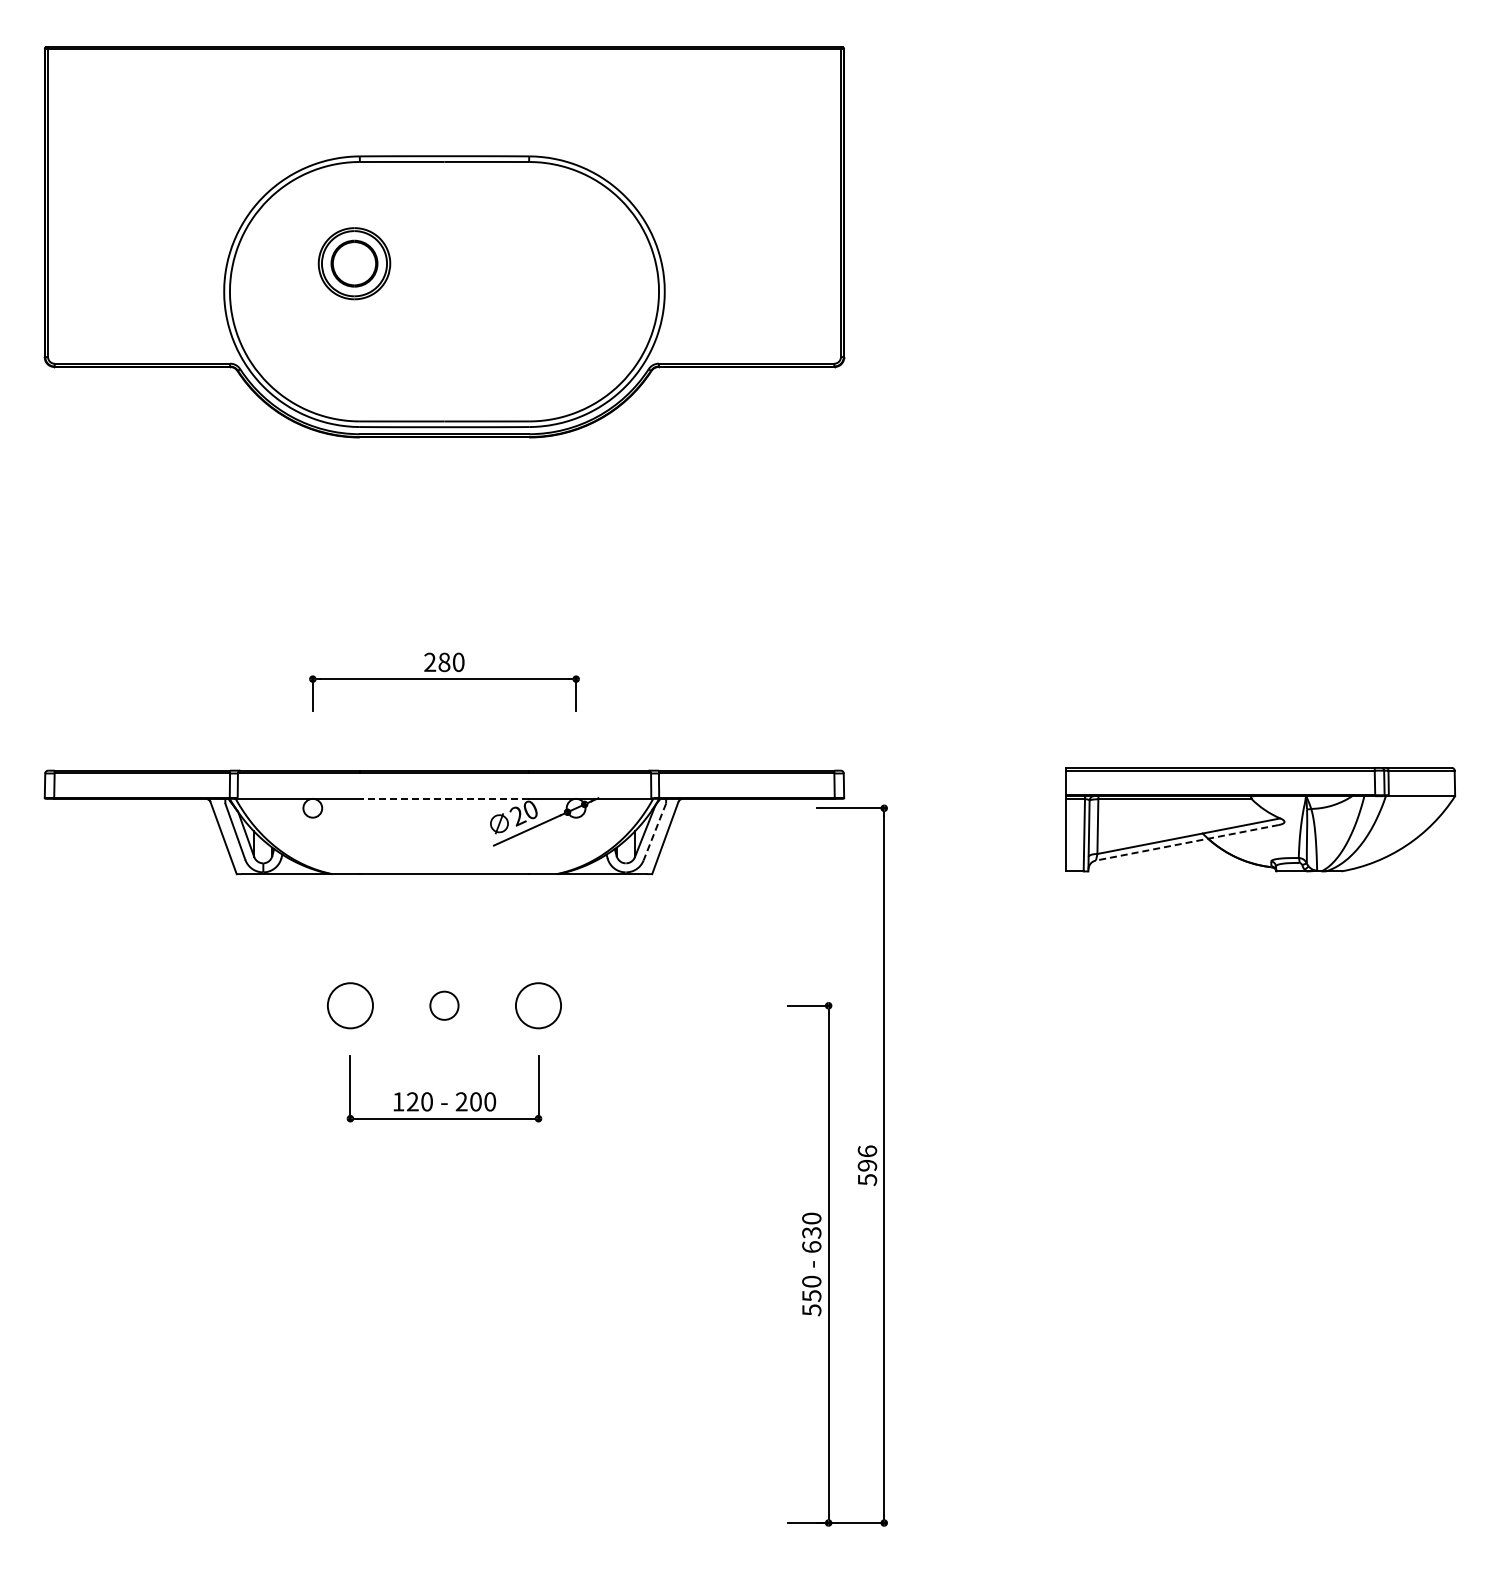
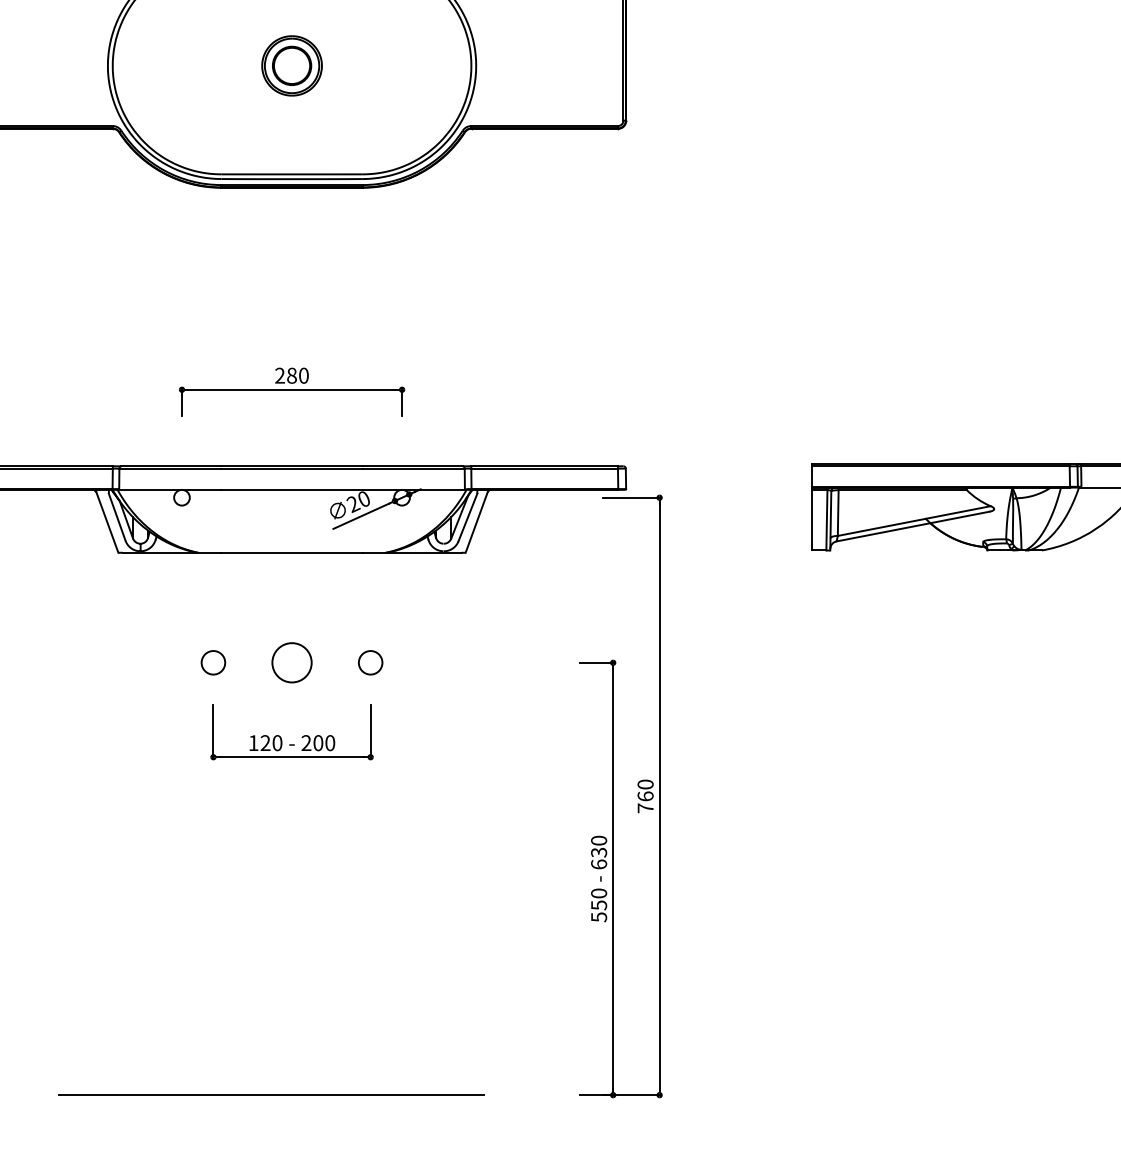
part: (354, 263) -> (292, 65), moved
line: (444, 798) -> (292, 489), dashed -> solid
line: (654, 831) -> (467, 517), dashed -> solid
line: (1186, 842) -> (912, 526), dashed -> solid
circle: (350, 1005) -> (213, 662), size x0.62
circle: (443, 1005) -> (291, 662), size x1.67
circle: (538, 1005) -> (370, 662), size x0.62
text: (867, 1165) -> (645, 796), 596 -> 760
line: (419, 1522) -> (271, 1094), added

